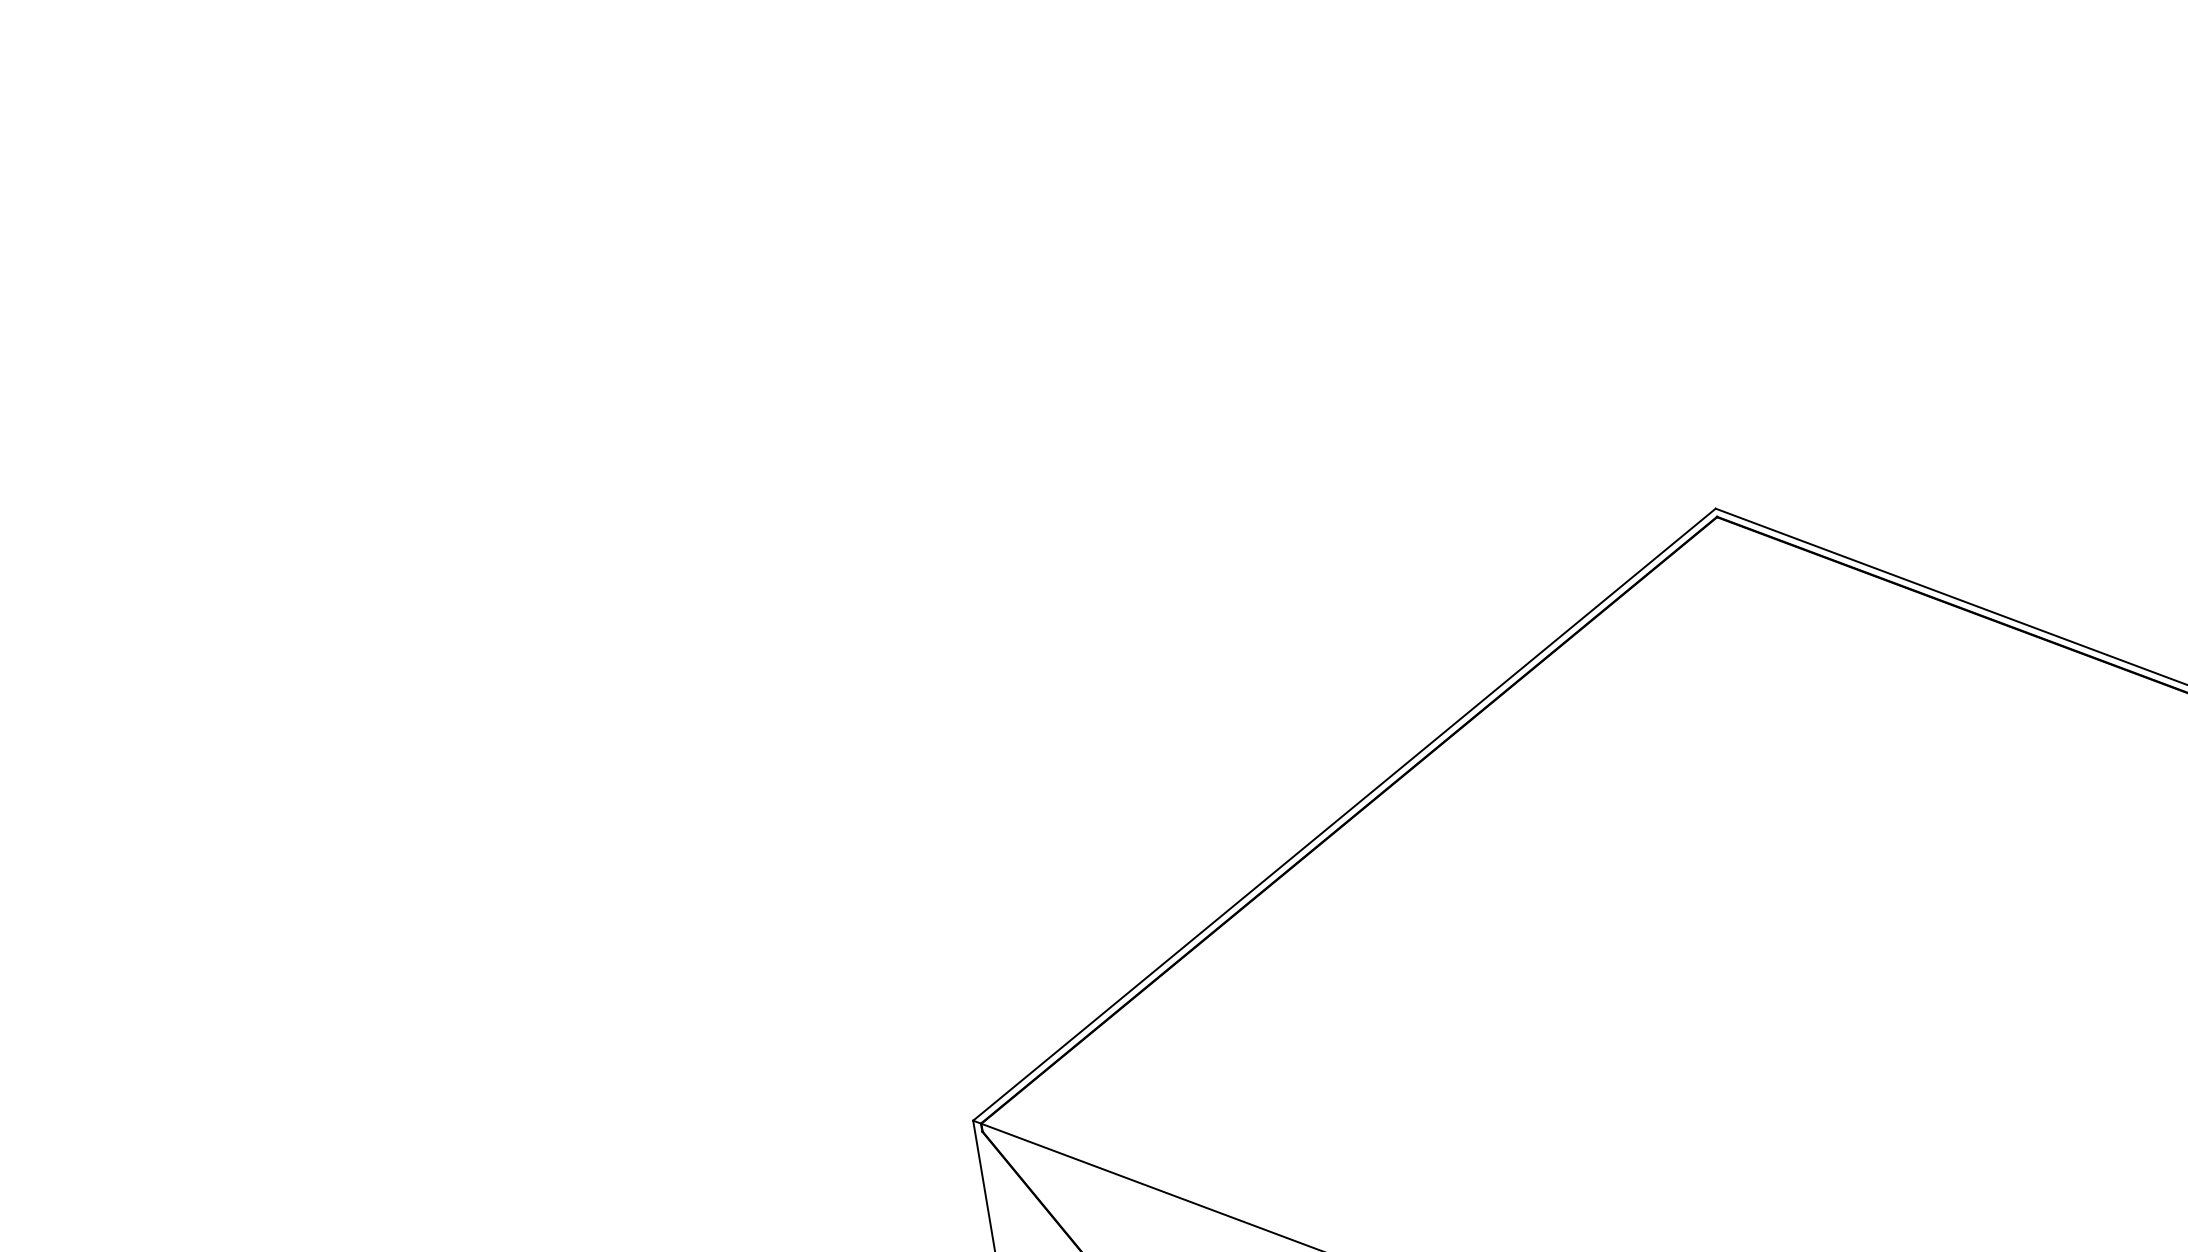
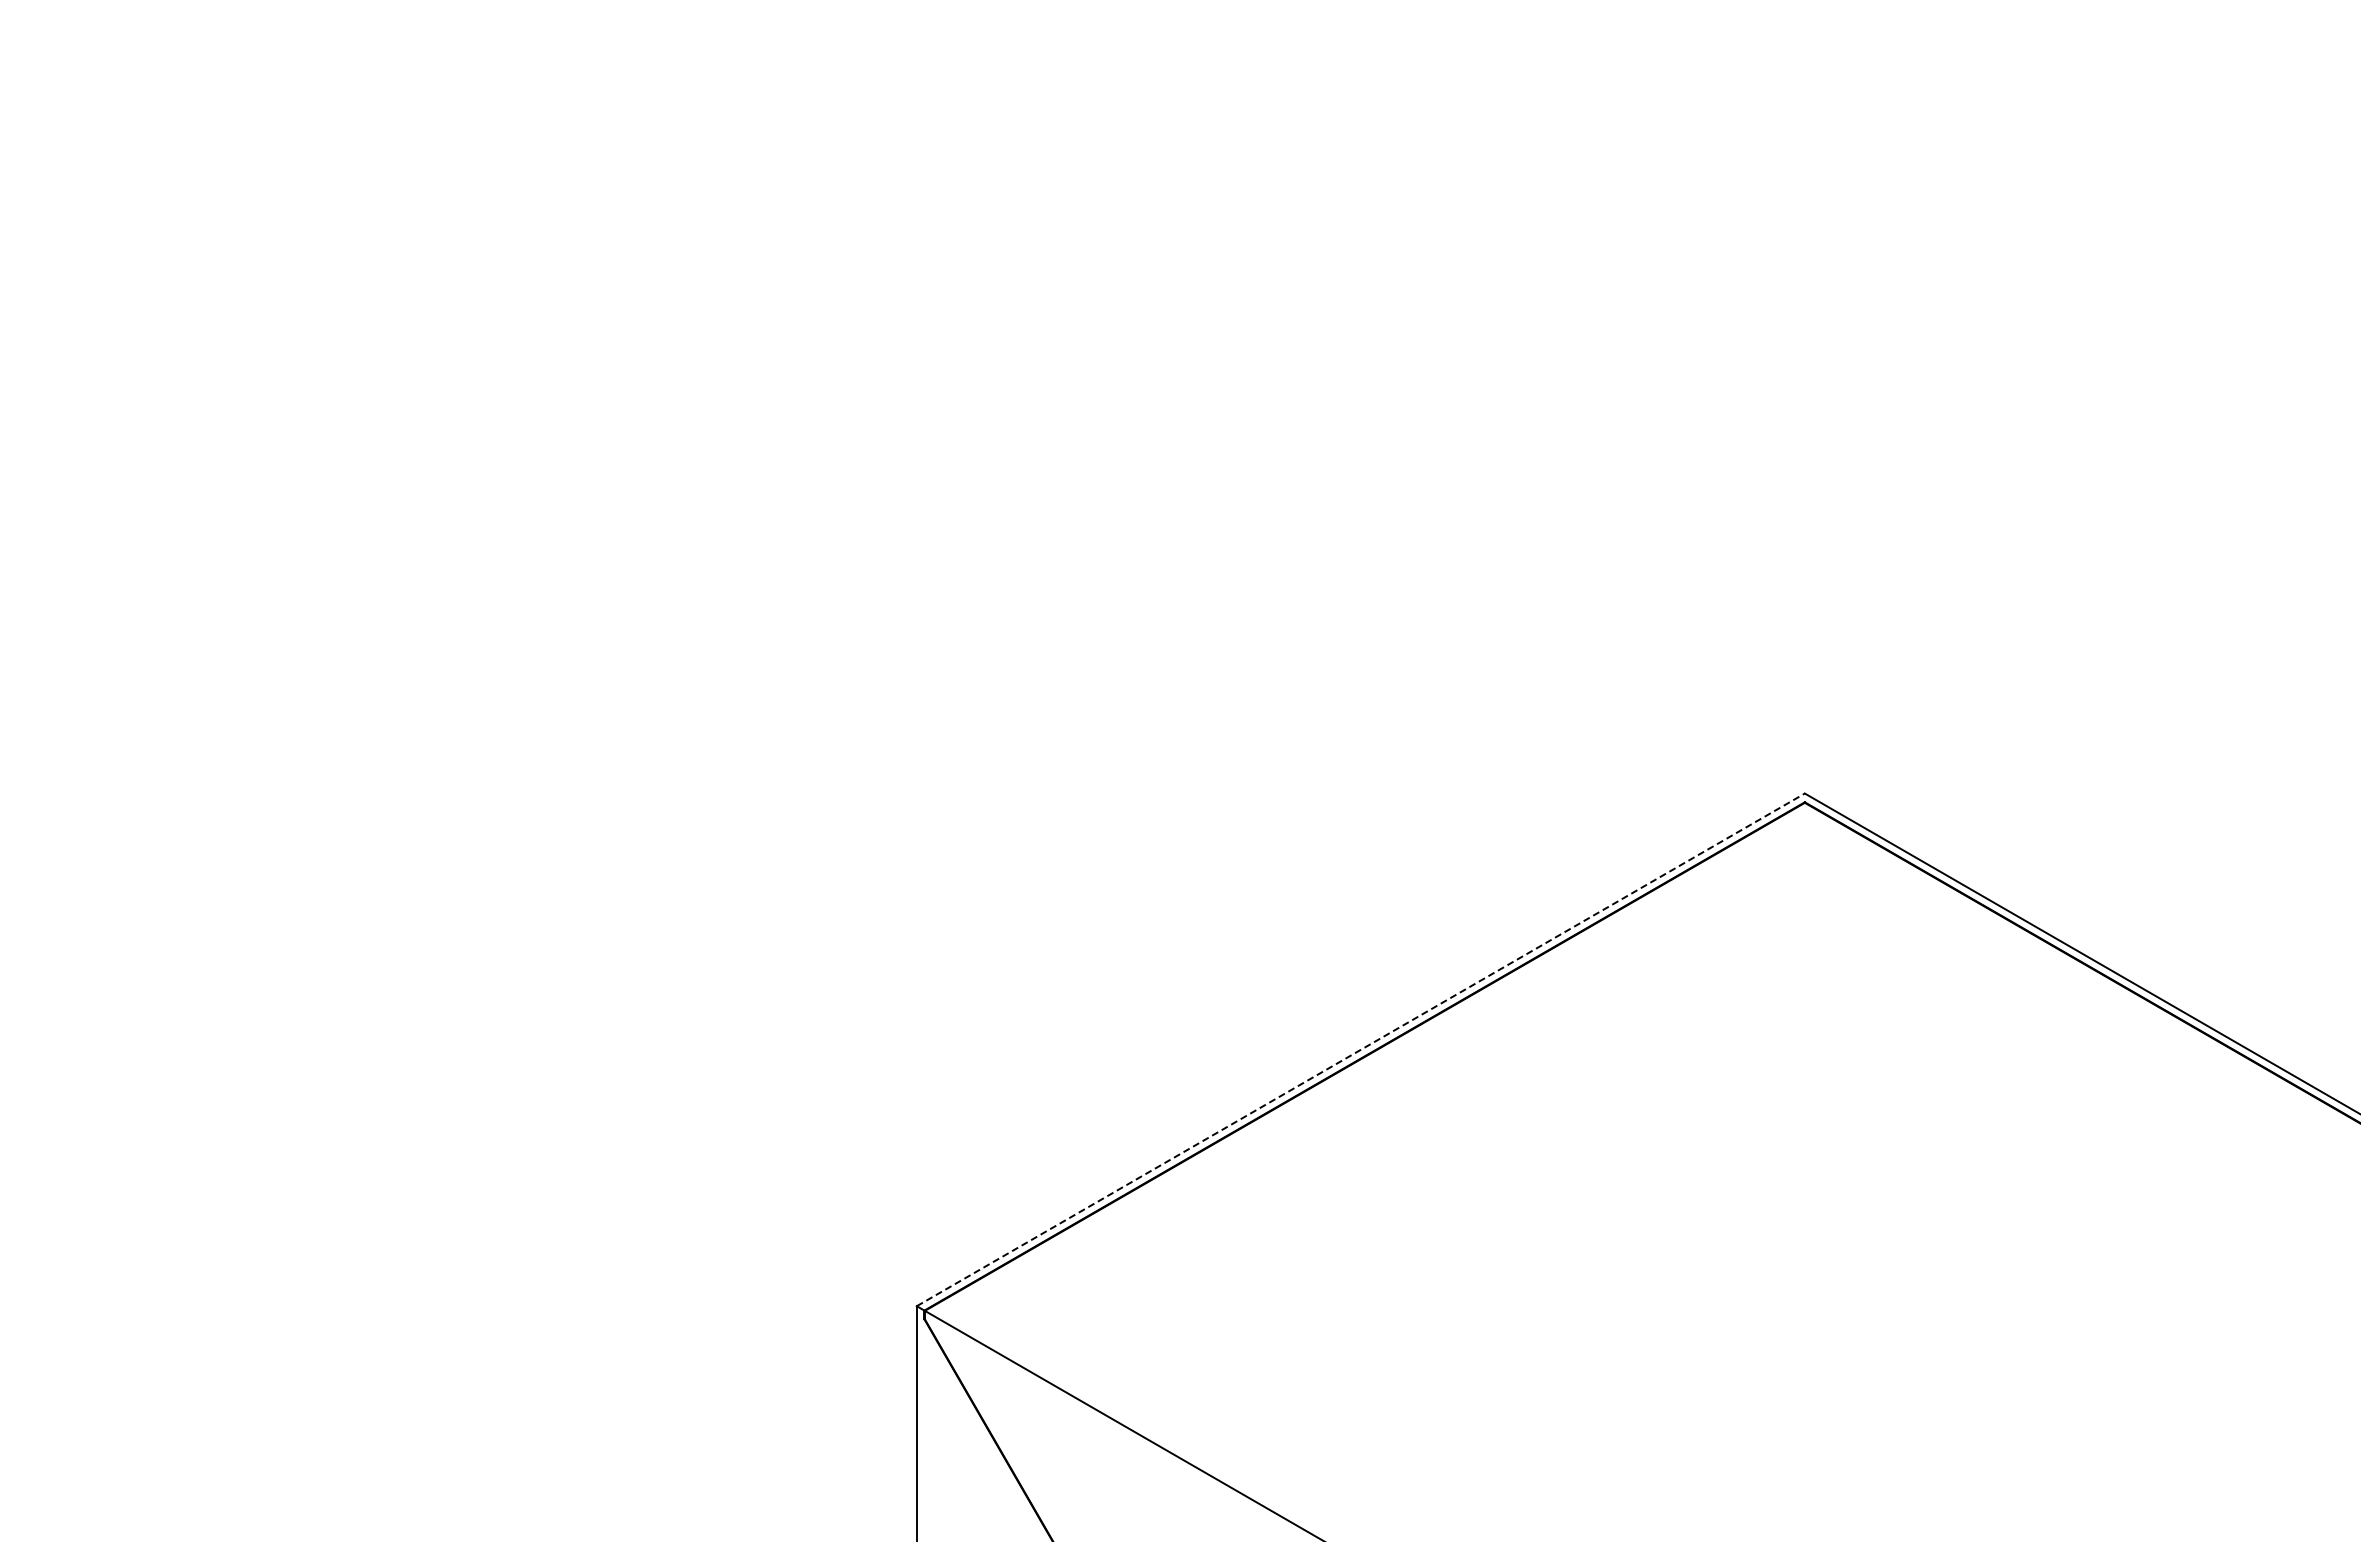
line: (1344, 814) -> (1360, 1049), solid -> dashed

